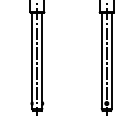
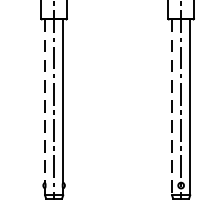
line: (32, 57) -> (45, 101), solid -> dashed
line: (101, 61) -> (171, 108), solid -> dashed

